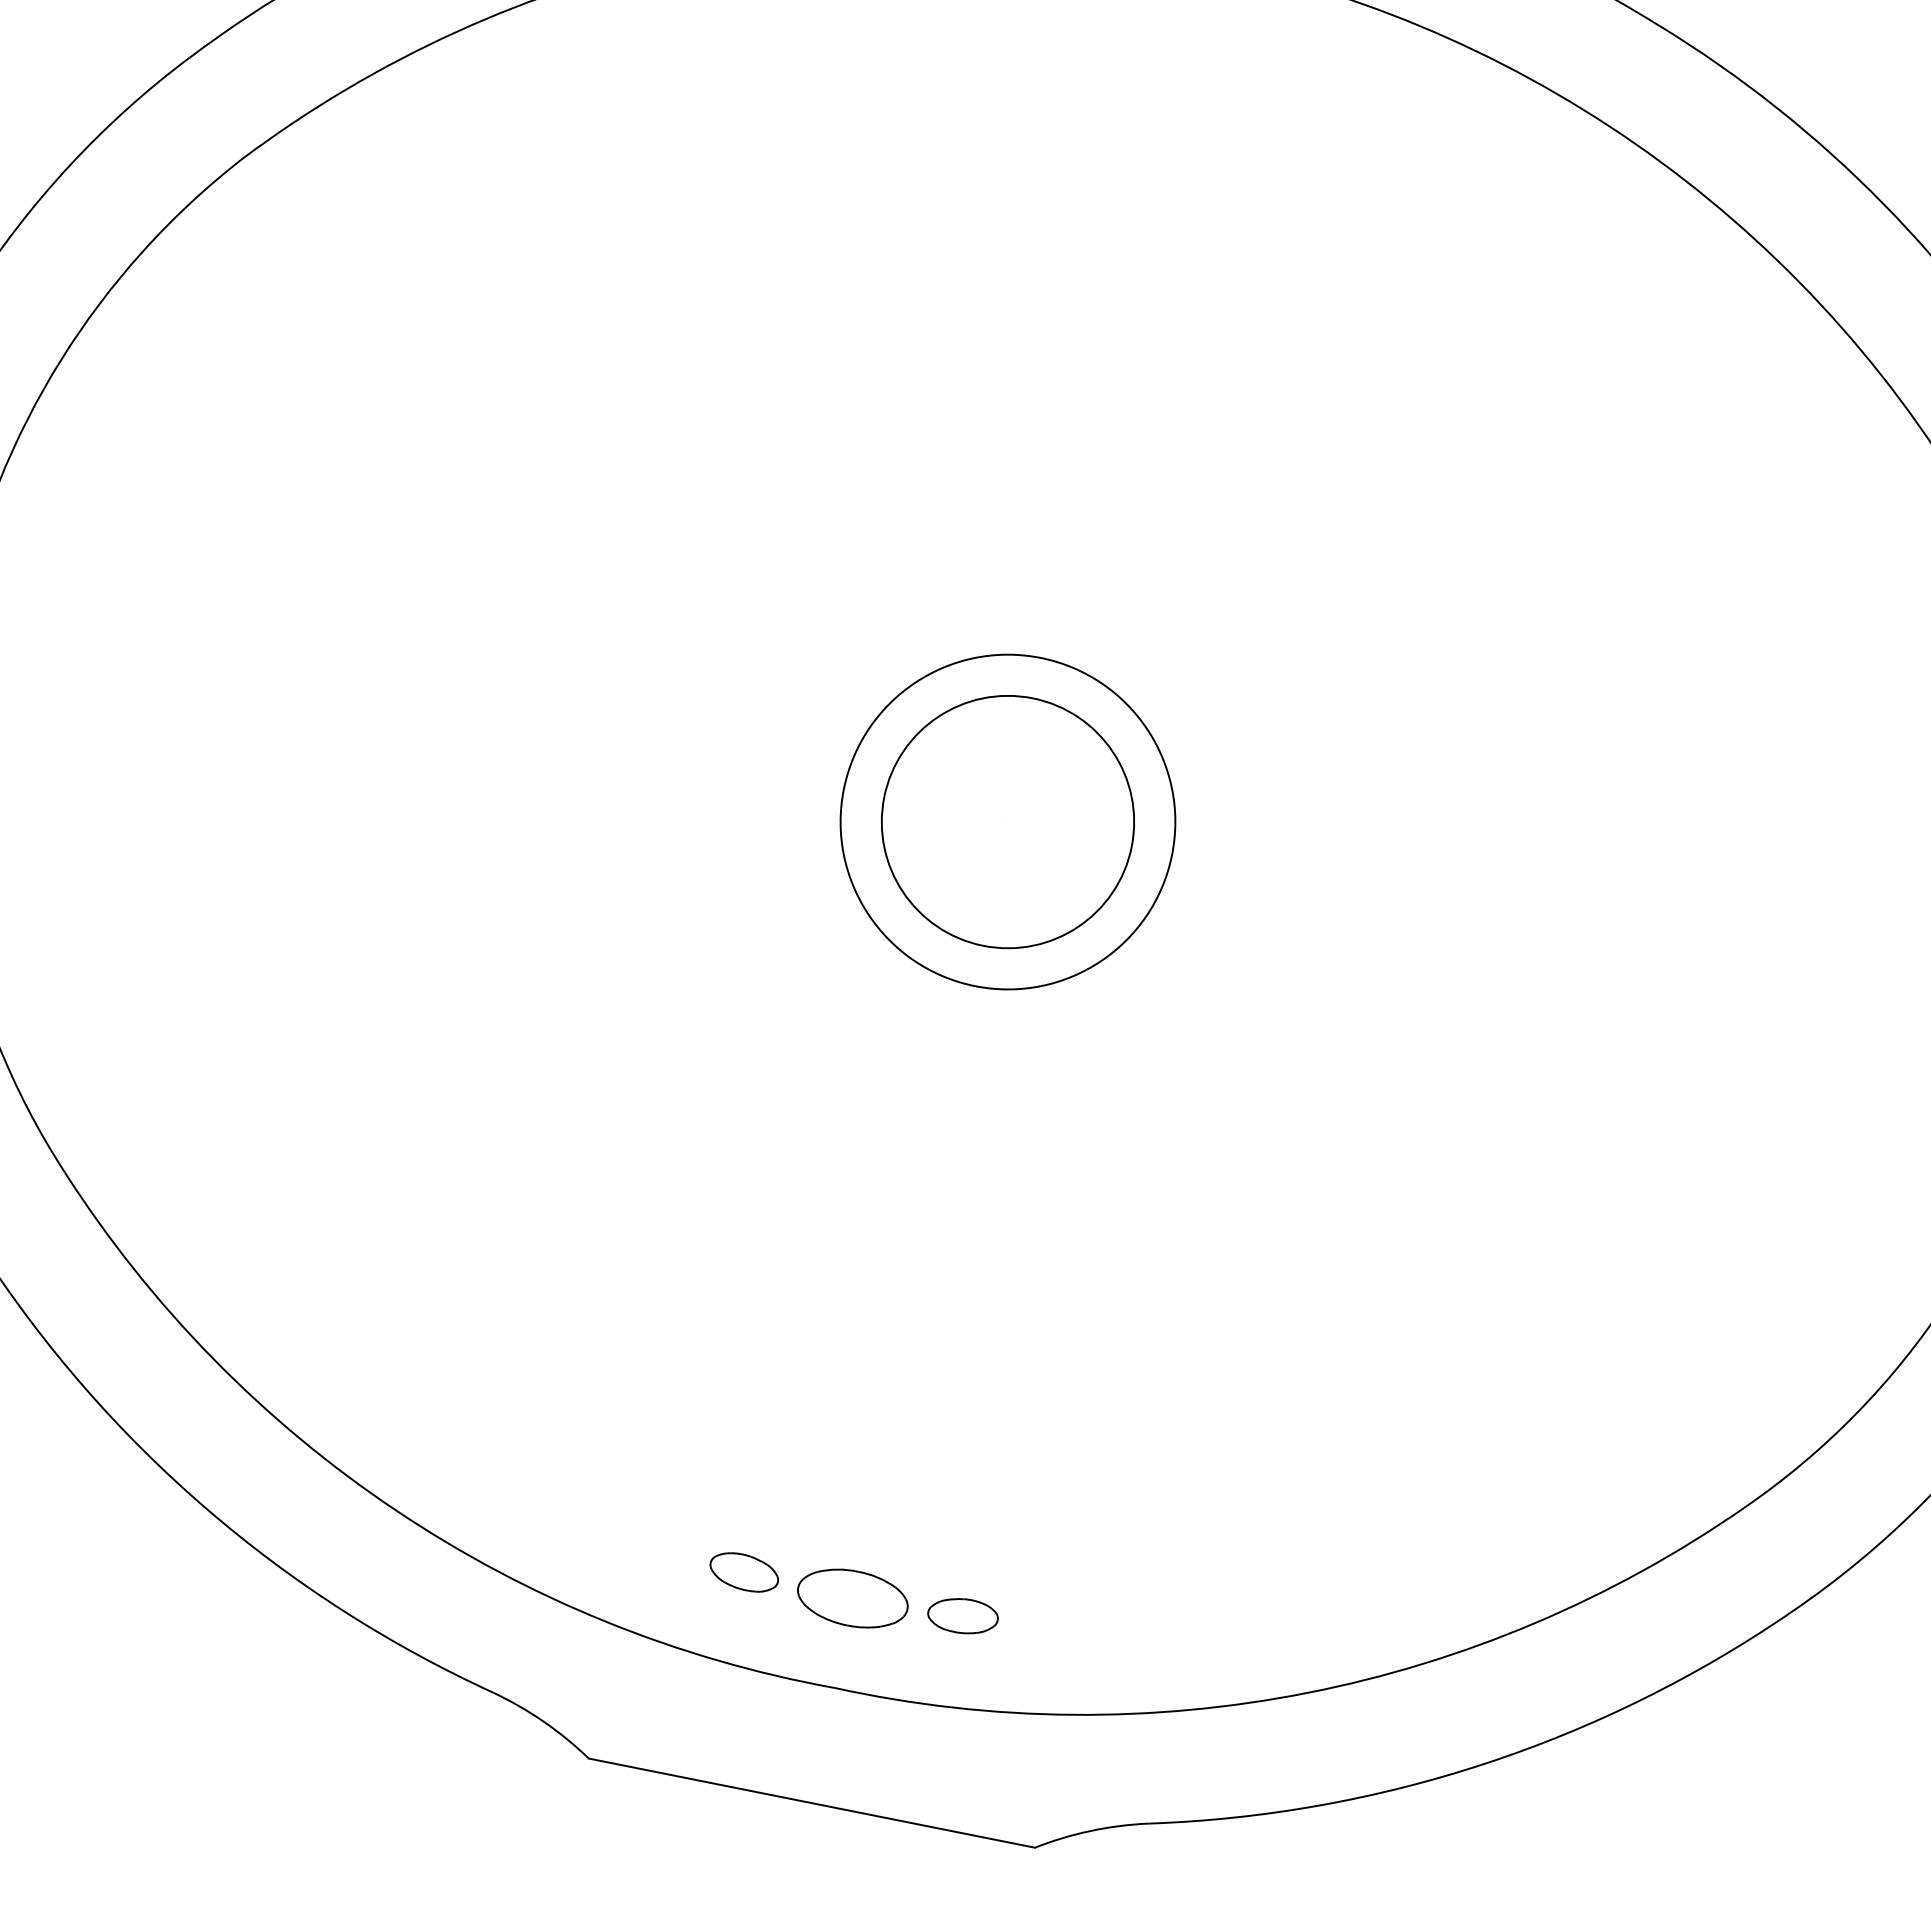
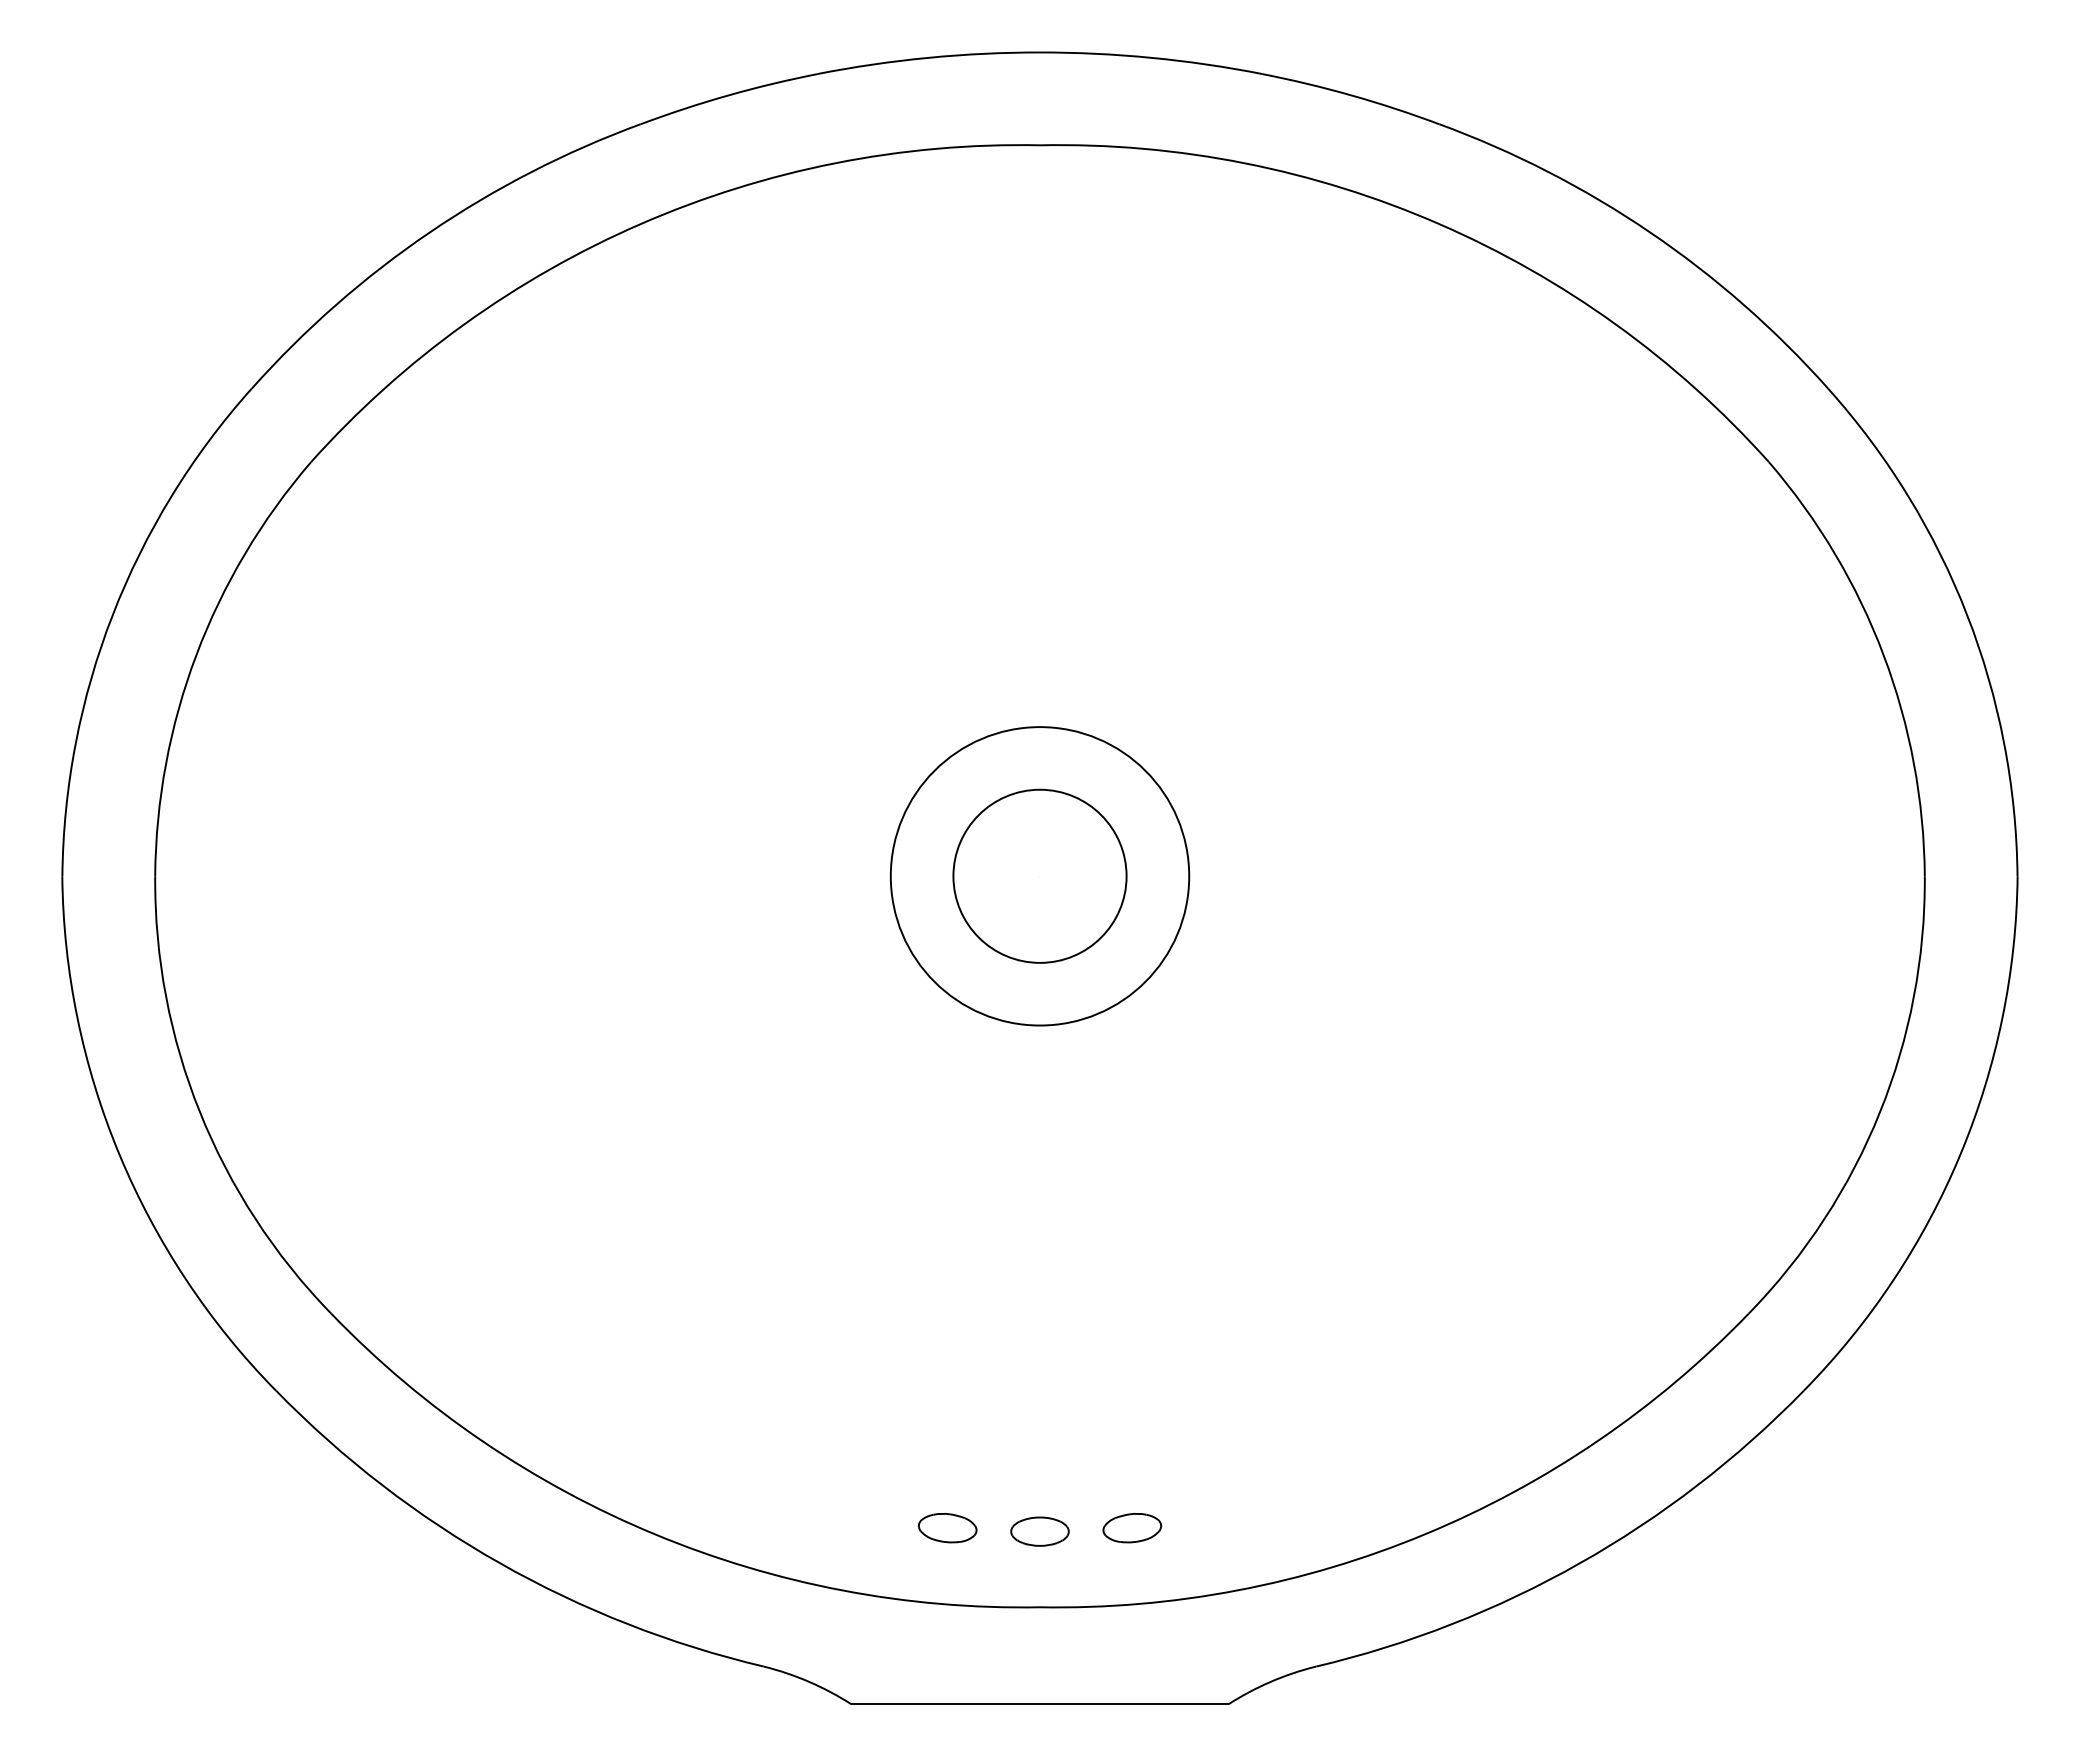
circle: (1007, 820) -> (1039, 875), size x0.62
circle: (1007, 822) -> (1039, 876), size x1.43
part: (852, 1598) -> (1039, 1531), size x0.62

